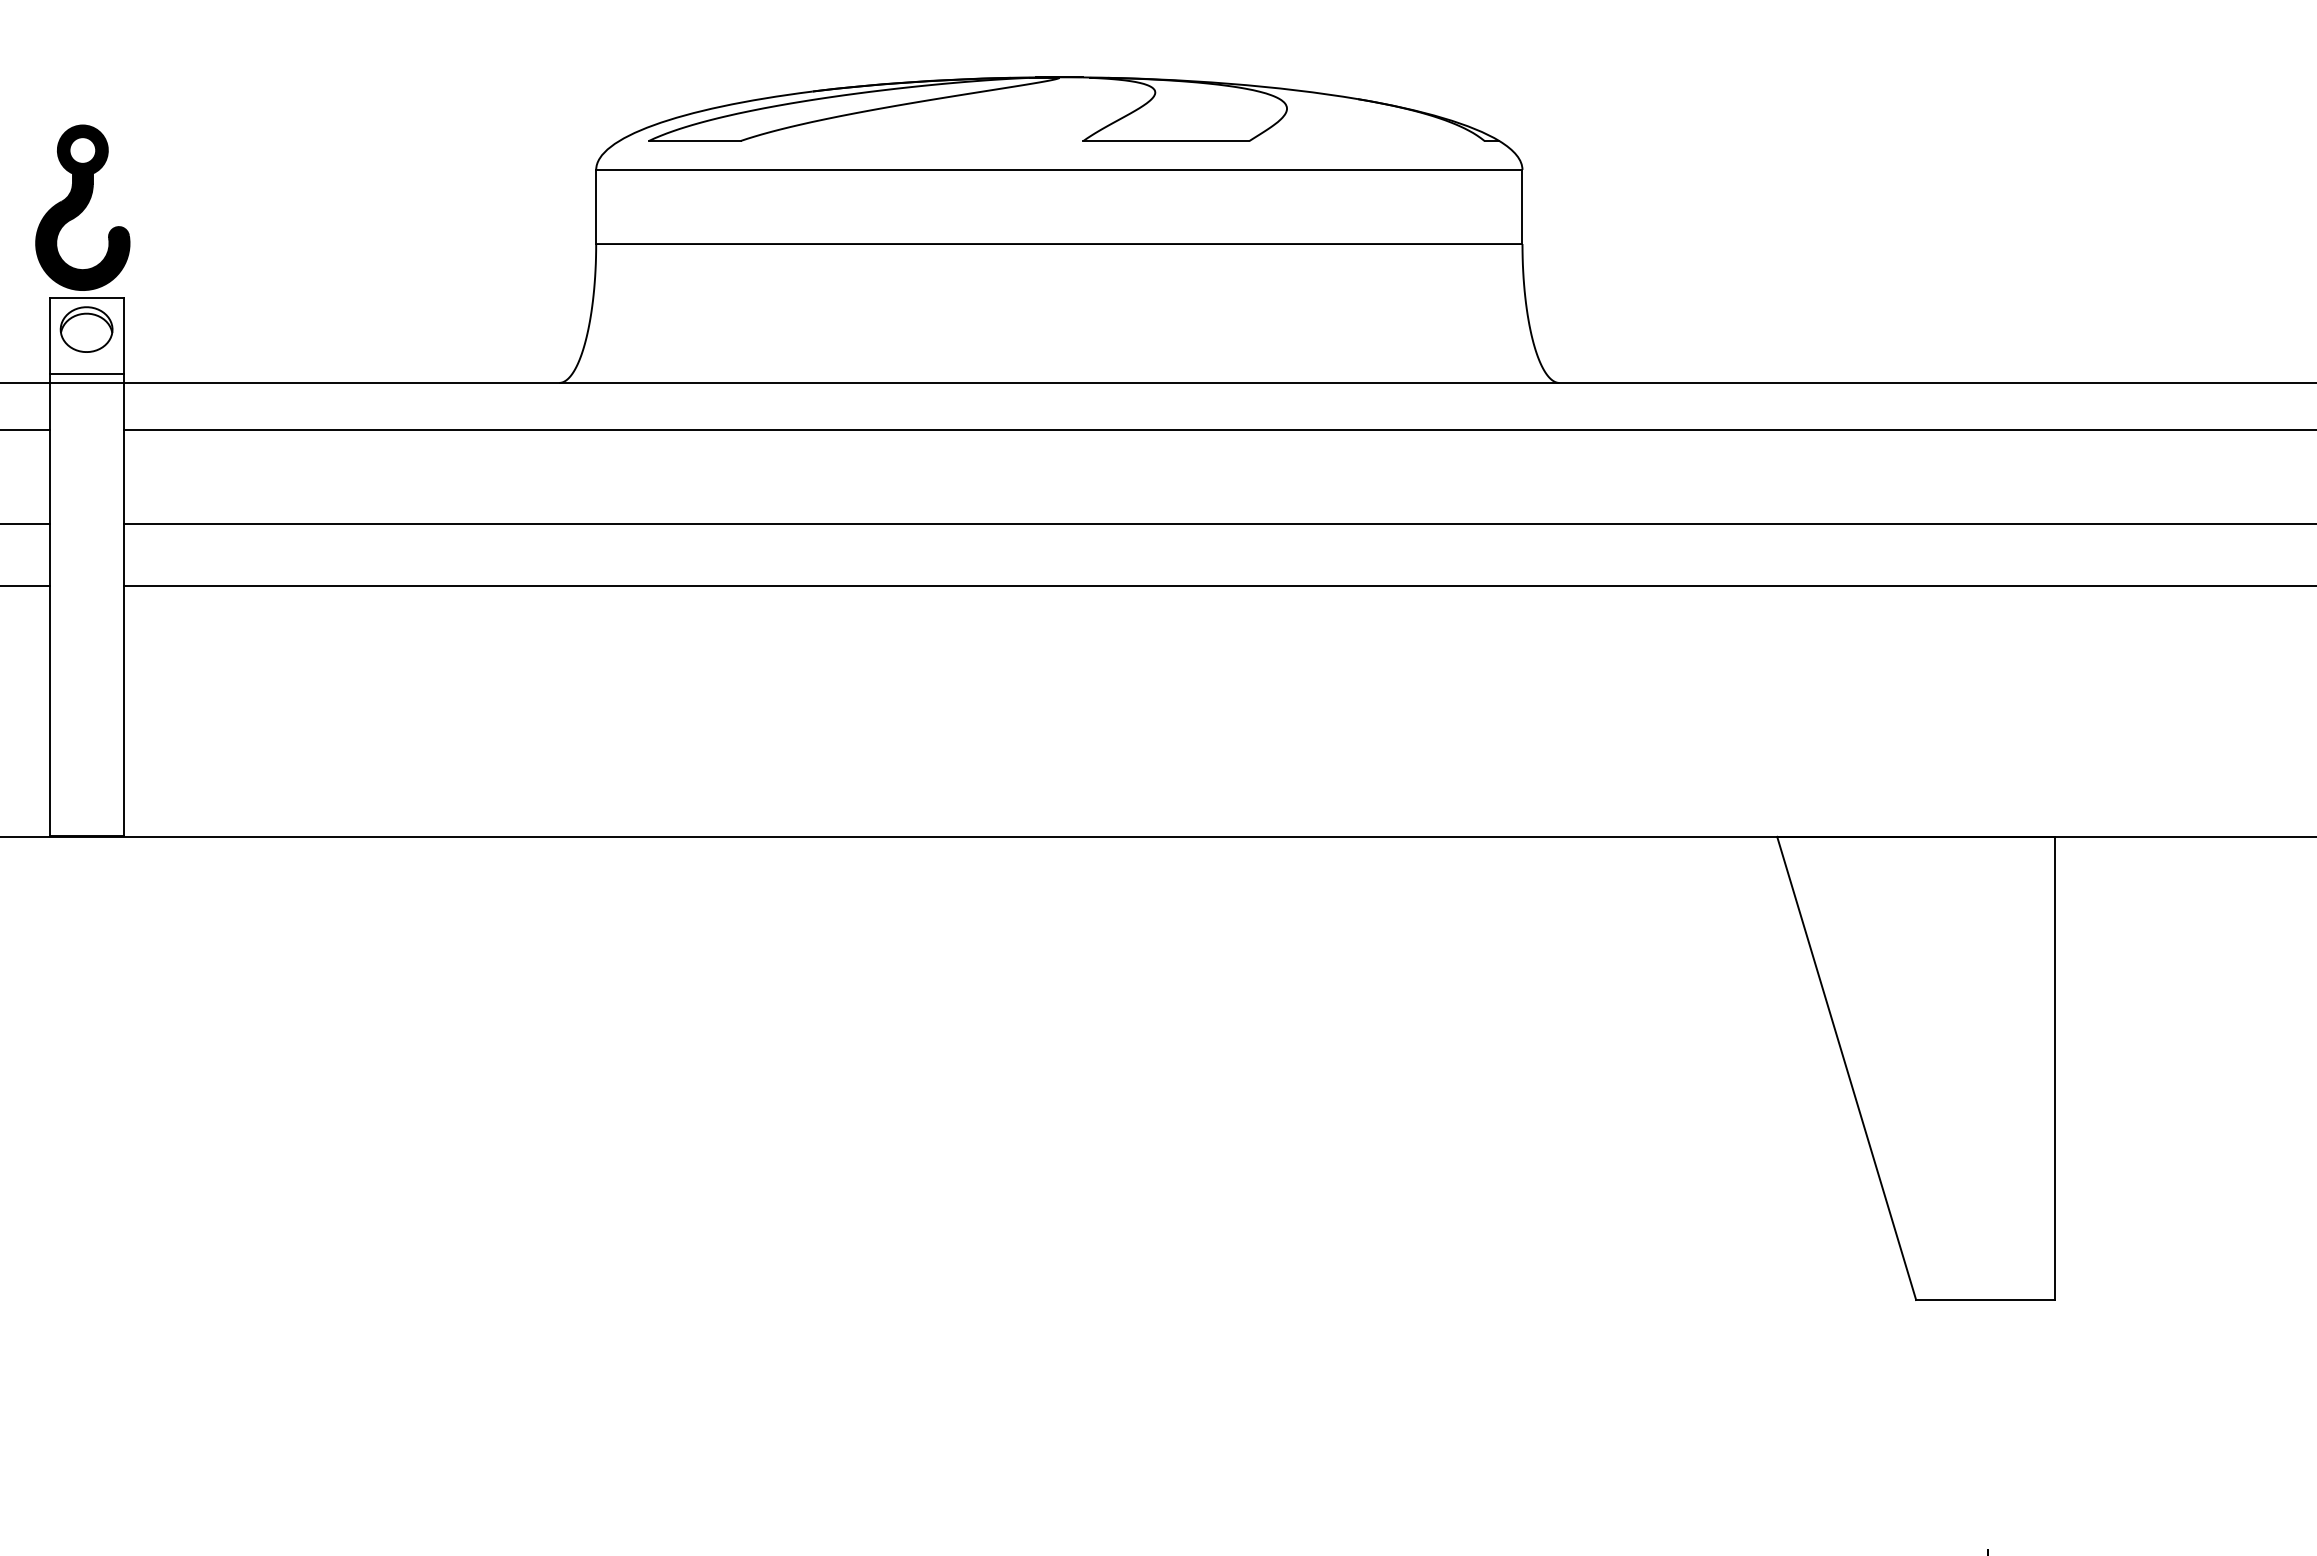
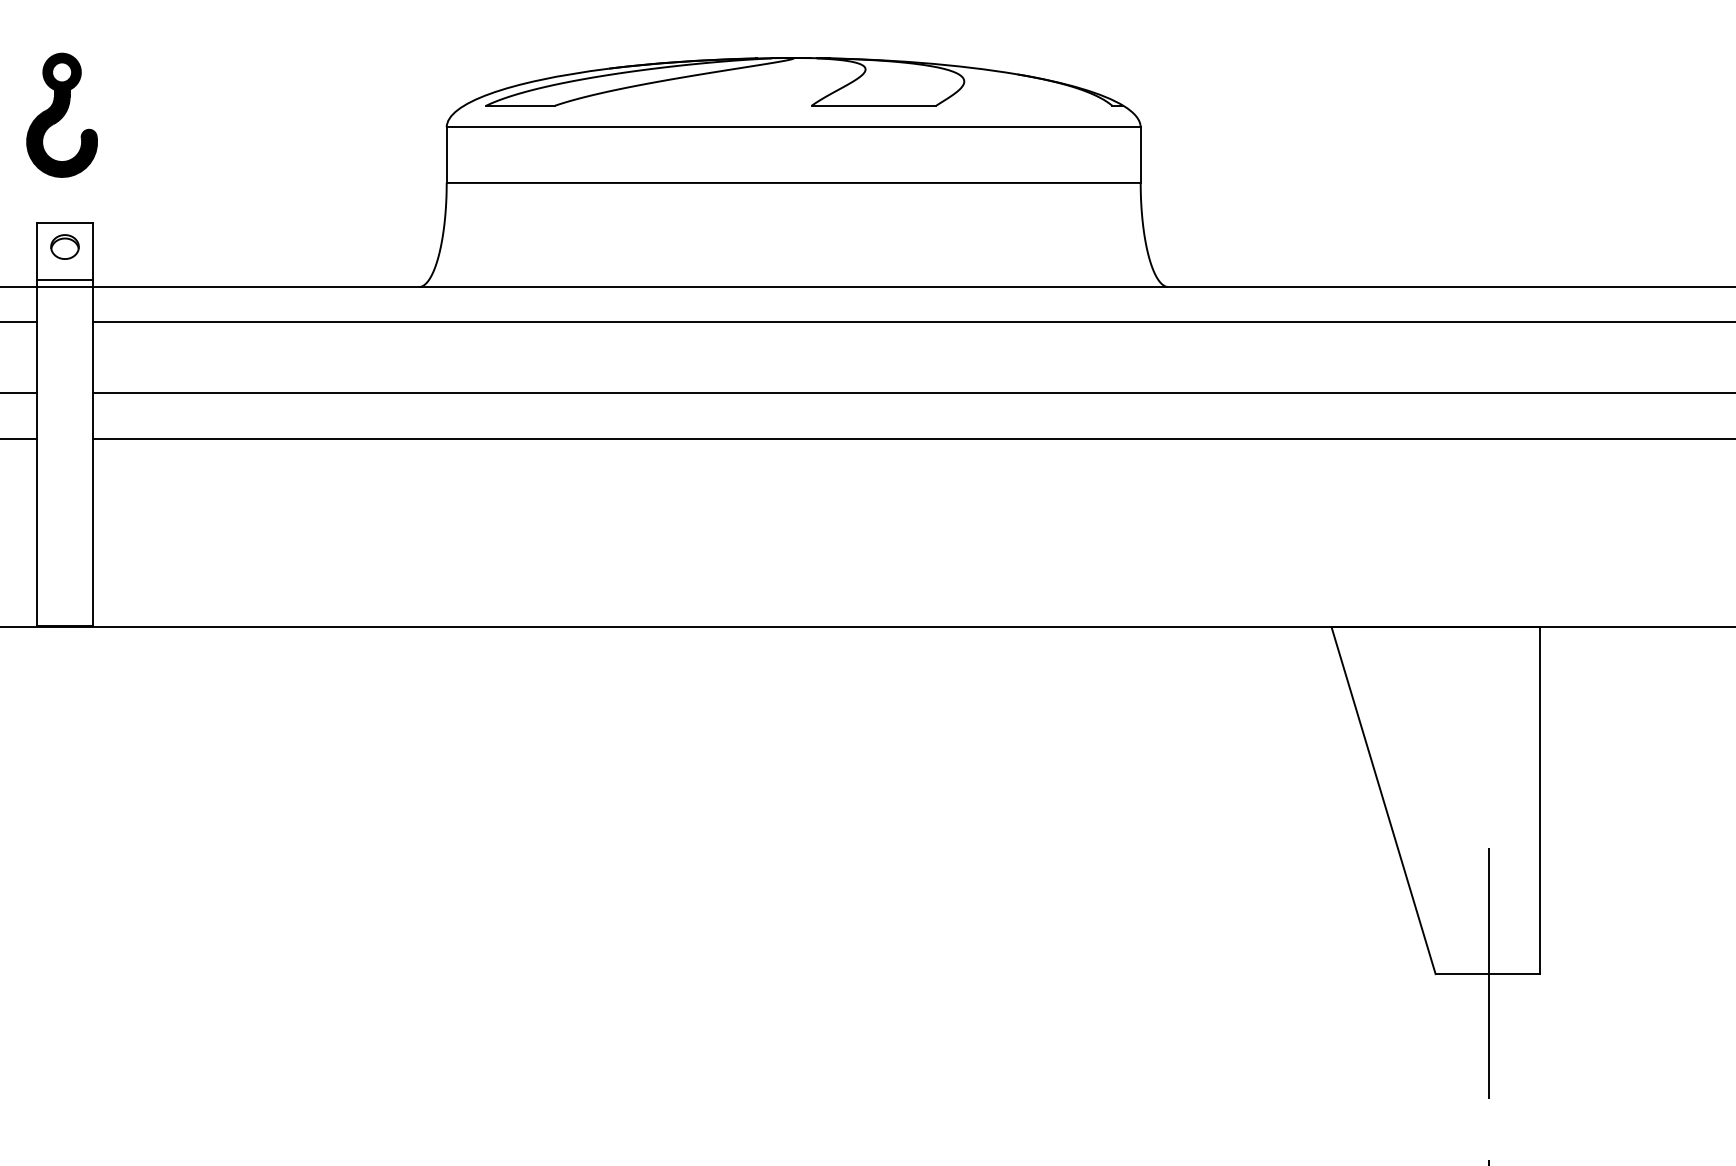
part: (82, 207) -> (61, 115), moved
part: (86, 329) -> (64, 246), size x0.71
line: (1987, 1298) -> (1489, 972), added

